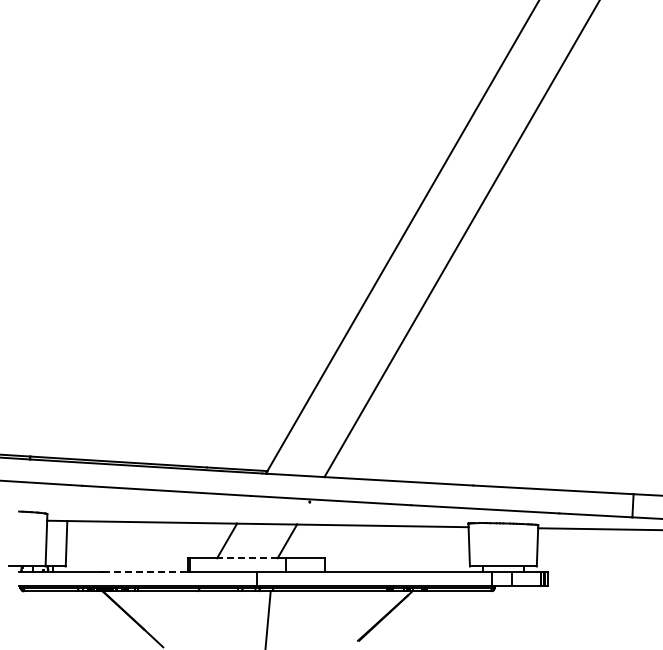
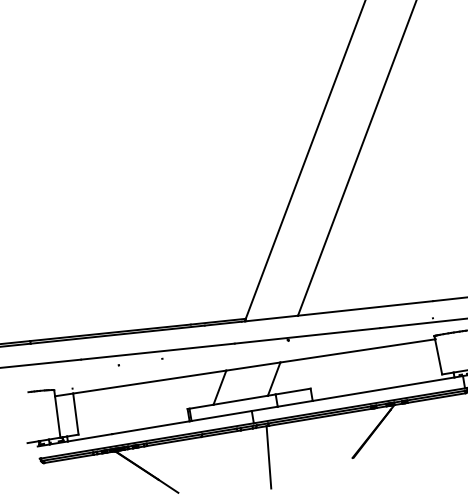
line: (246, 558) -> (239, 400), dashed -> solid
line: (145, 571) -> (151, 427), dashed -> solid

